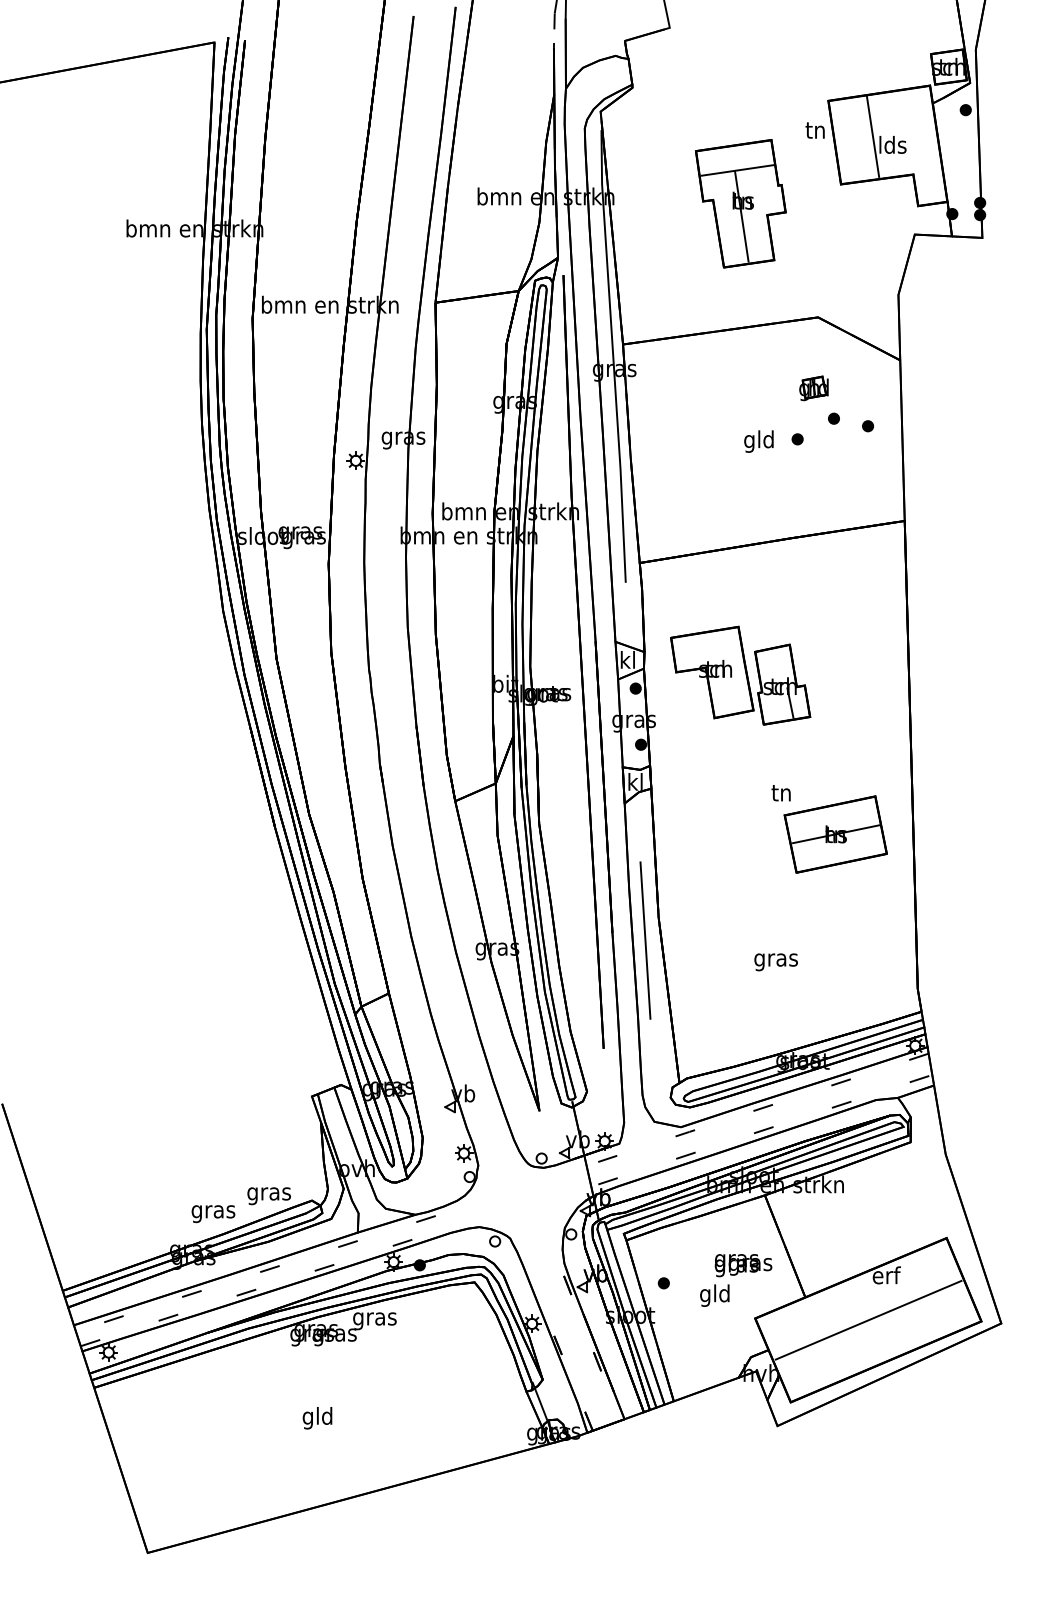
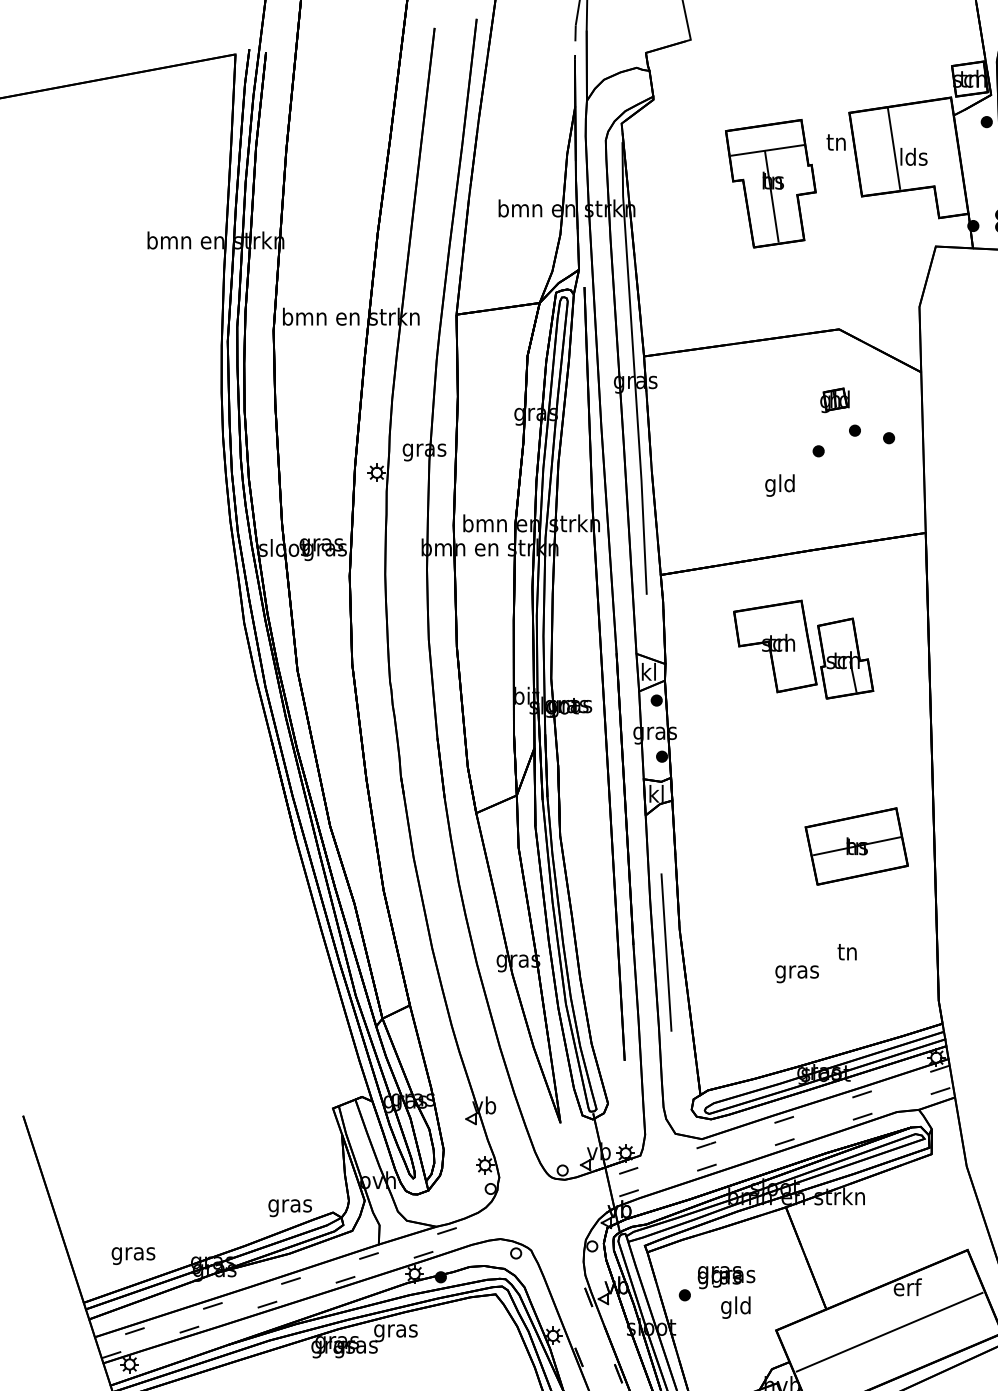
part: (740, 203) -> (770, 183), moved
text: (758, 441) -> (779, 485), moved
part: (740, 675) -> (803, 649), moved
text: (780, 793) -> (846, 952), moved
text: (213, 1214) -> (133, 1256), moved
text: (743, 1265) -> (726, 1277), moved

